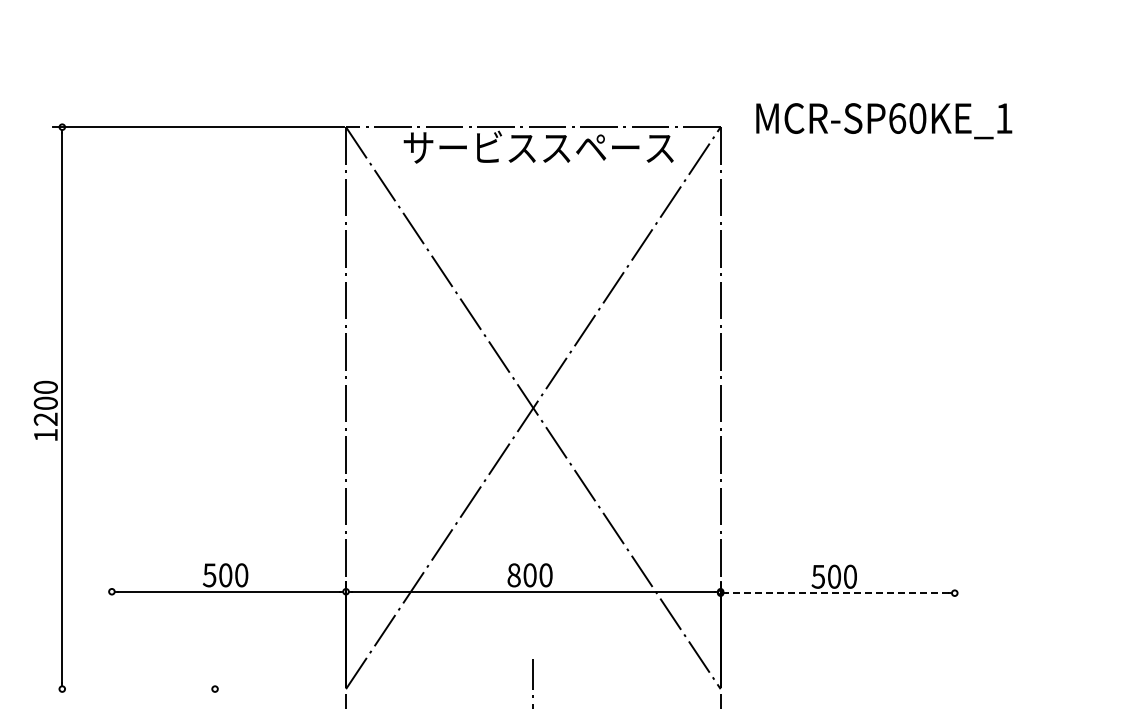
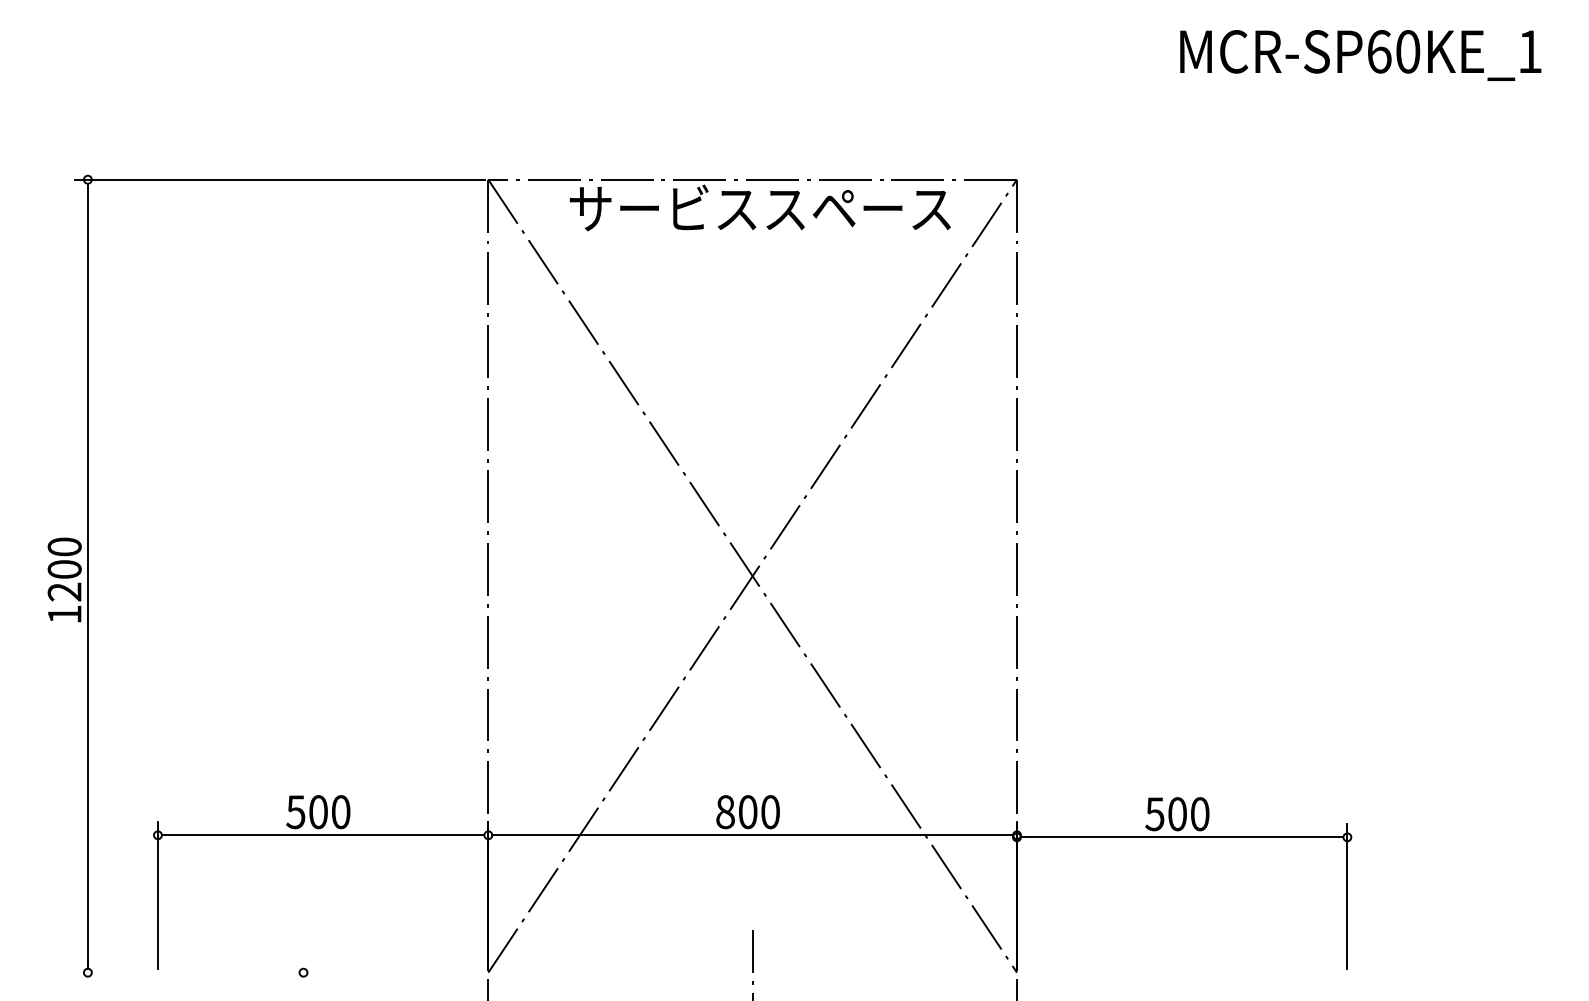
text: (884, 121) -> (1361, 55), moved
line: (837, 593) -> (1181, 837), dashed -> solid
line: (111, 634) -> (157, 895), added
line: (954, 634) -> (1346, 895), added

